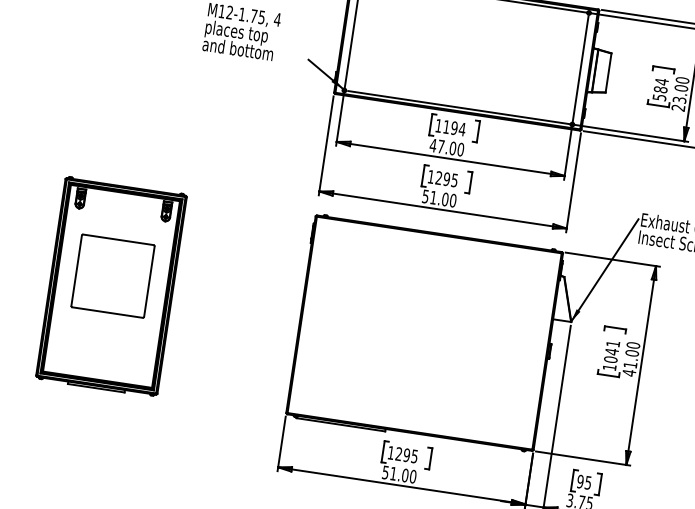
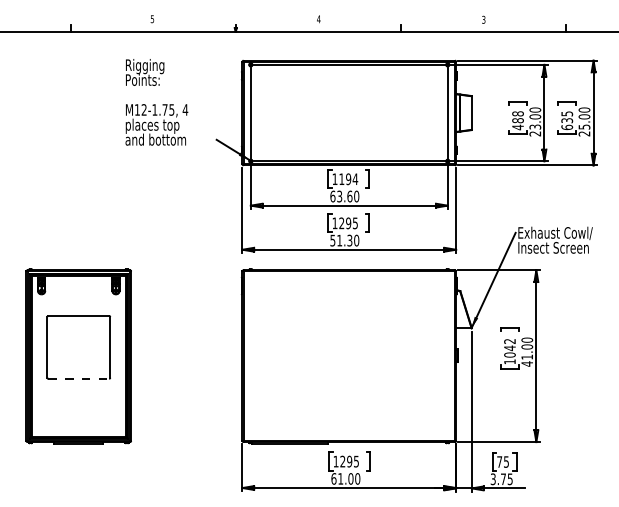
text: (660, 89) -> (517, 120), 584 -> 488
text: (443, 146) -> (341, 196), 47.00 -> 63.60
text: (444, 199) -> (349, 240), 51.00 -> 51.30
line: (108, 312) -> (79, 378), solid -> dashed
text: (612, 343) -> (509, 341), 1041 -> 1042
text: (385, 472) -> (333, 478), 51.00 -> 61.00
text: (580, 481) -> (499, 461), 95 -> 75

